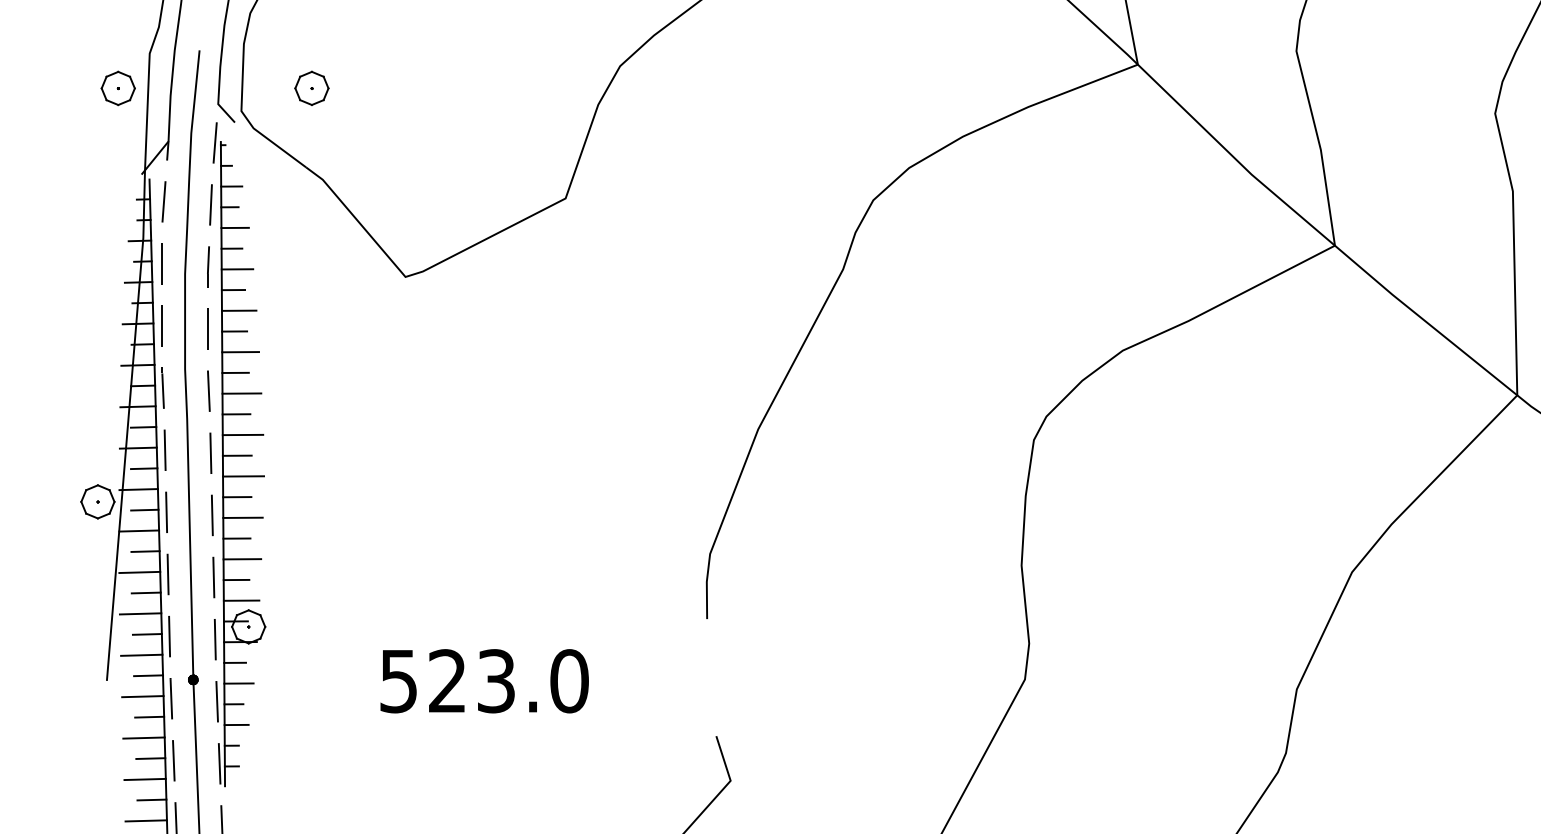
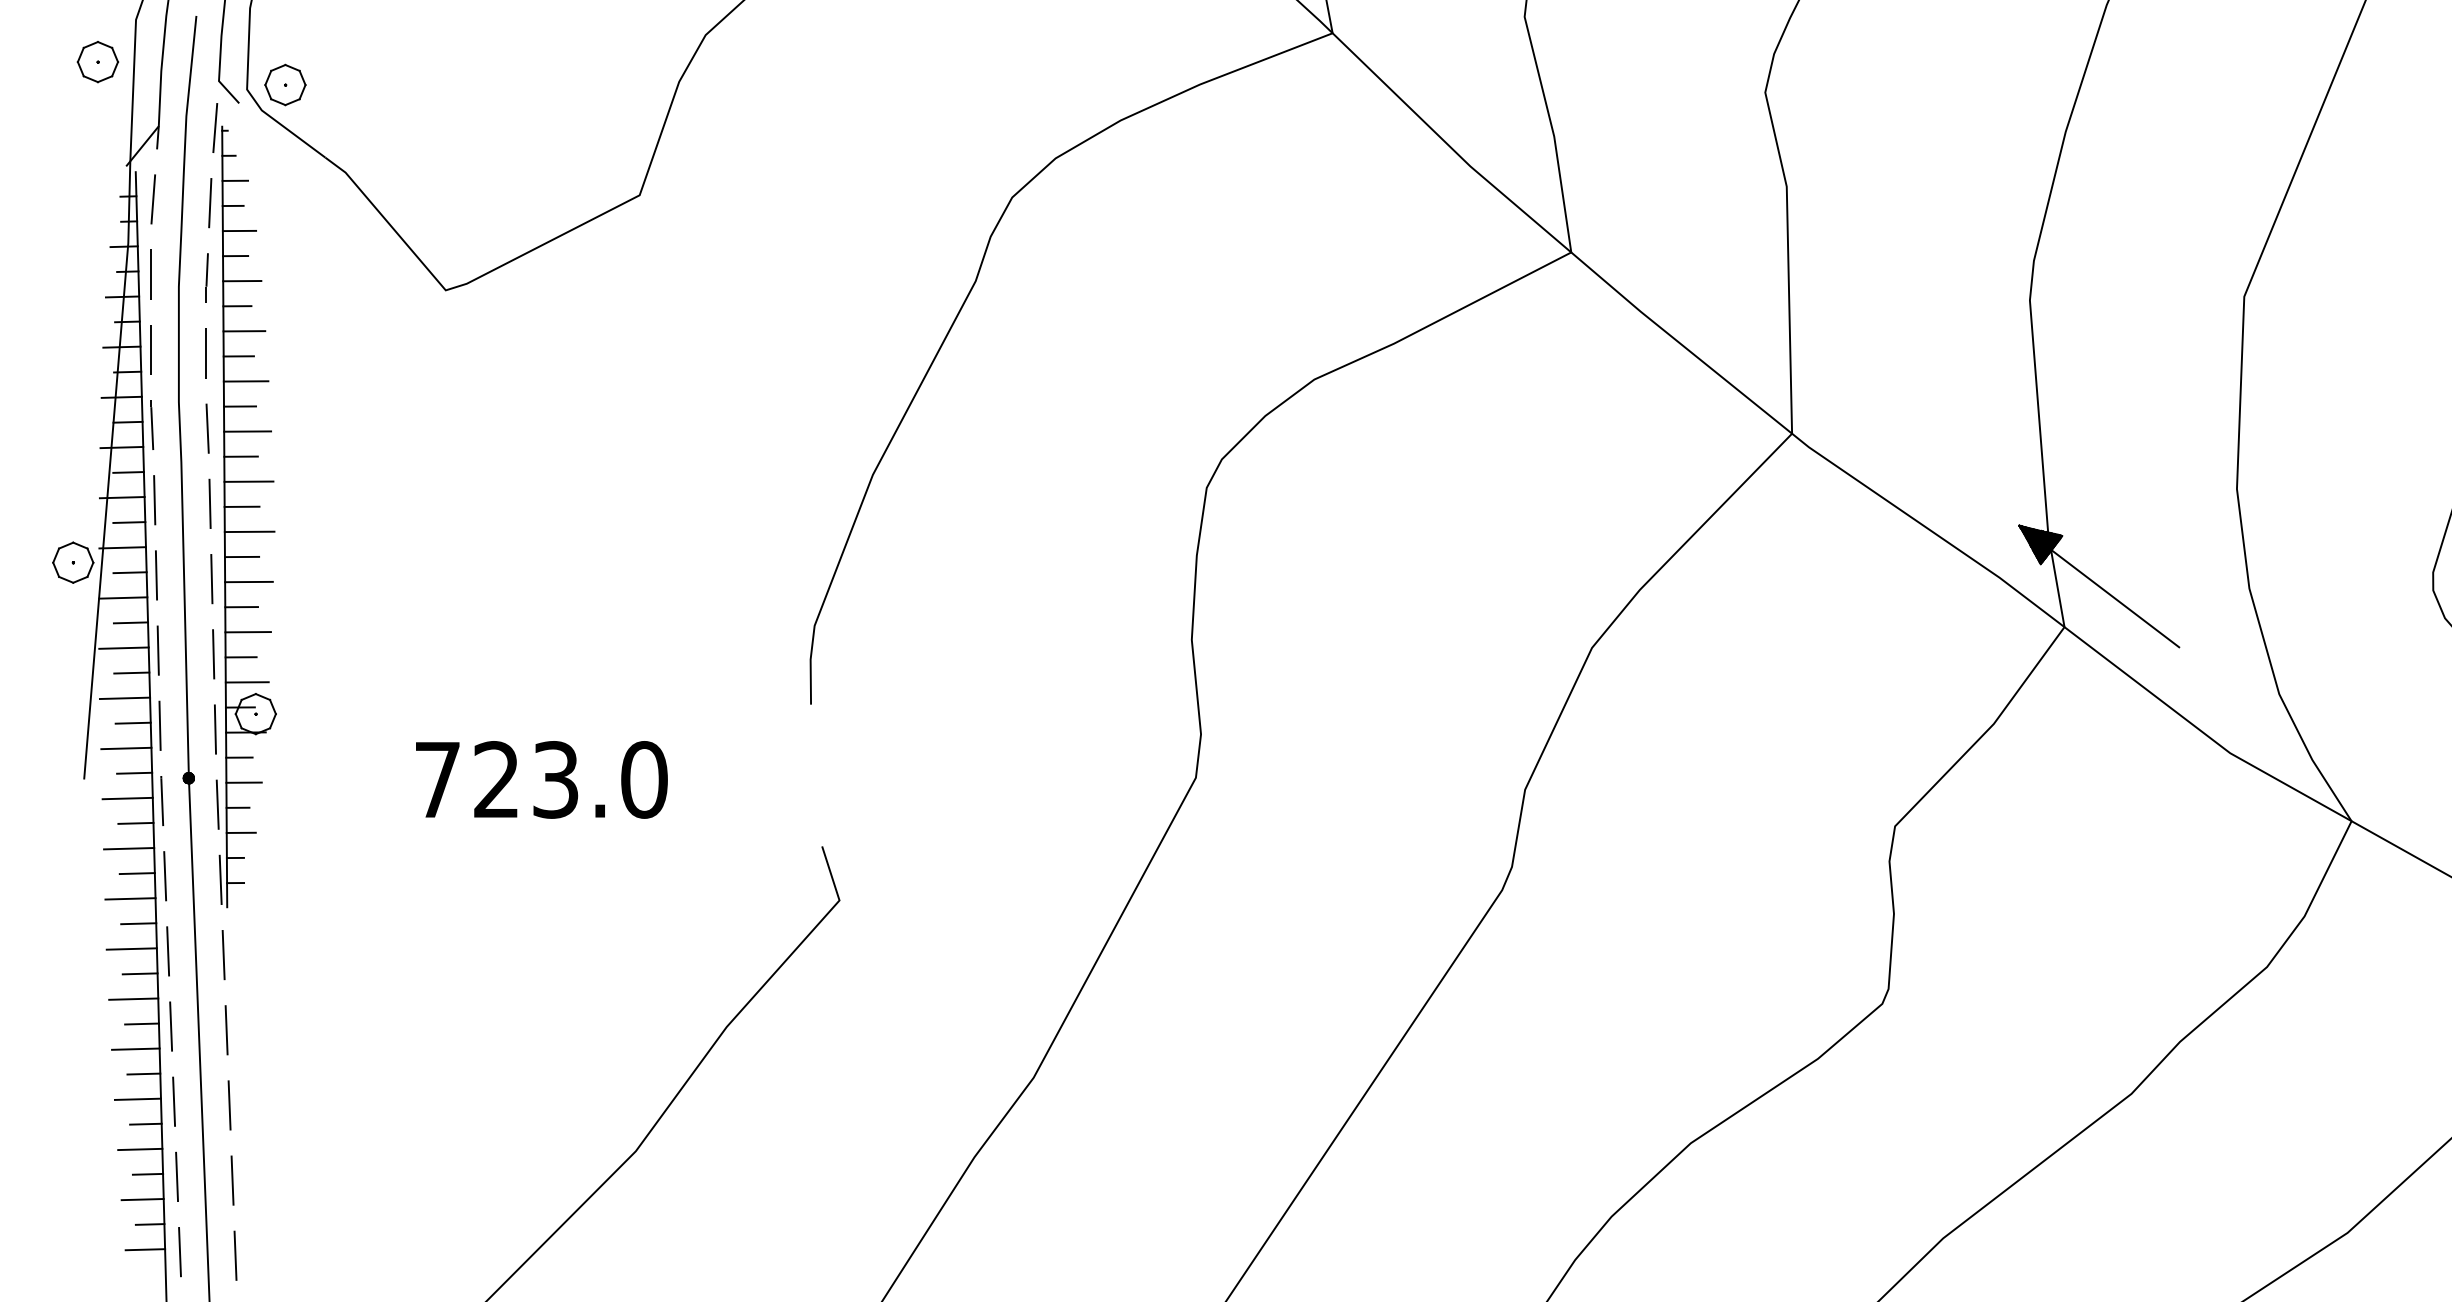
part: (311, 87) -> (285, 84), moved
text: (398, 681) -> (437, 780), 523.0 -> 723.0

